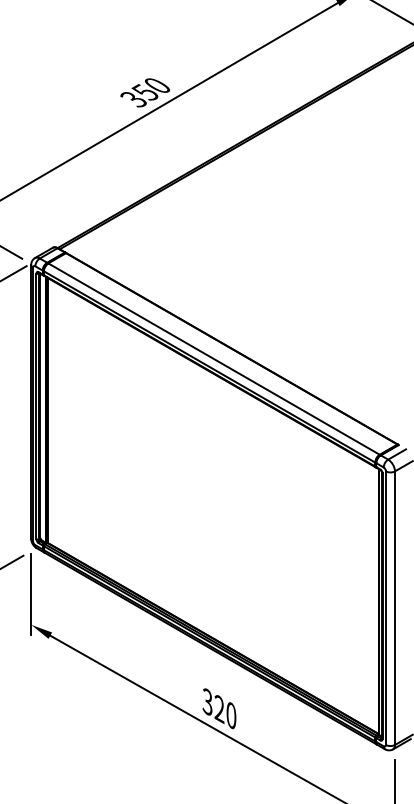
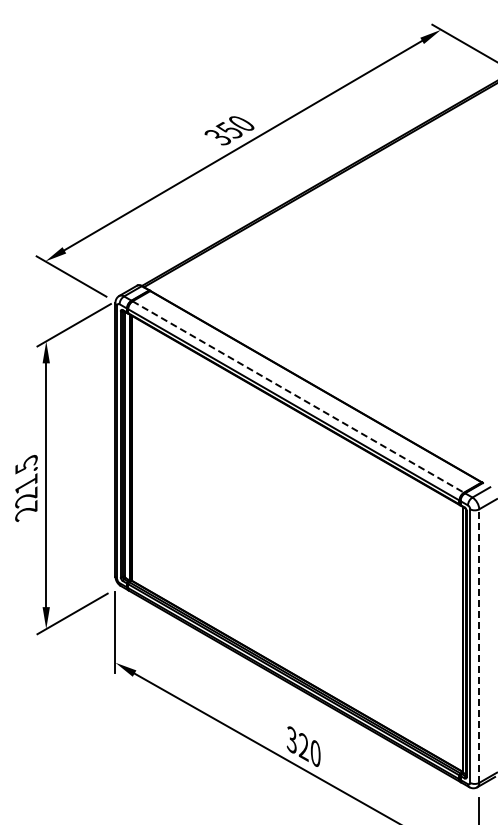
line: (214, 359) -> (298, 397), solid -> dashed
line: (395, 608) -> (479, 646), solid -> dashed

